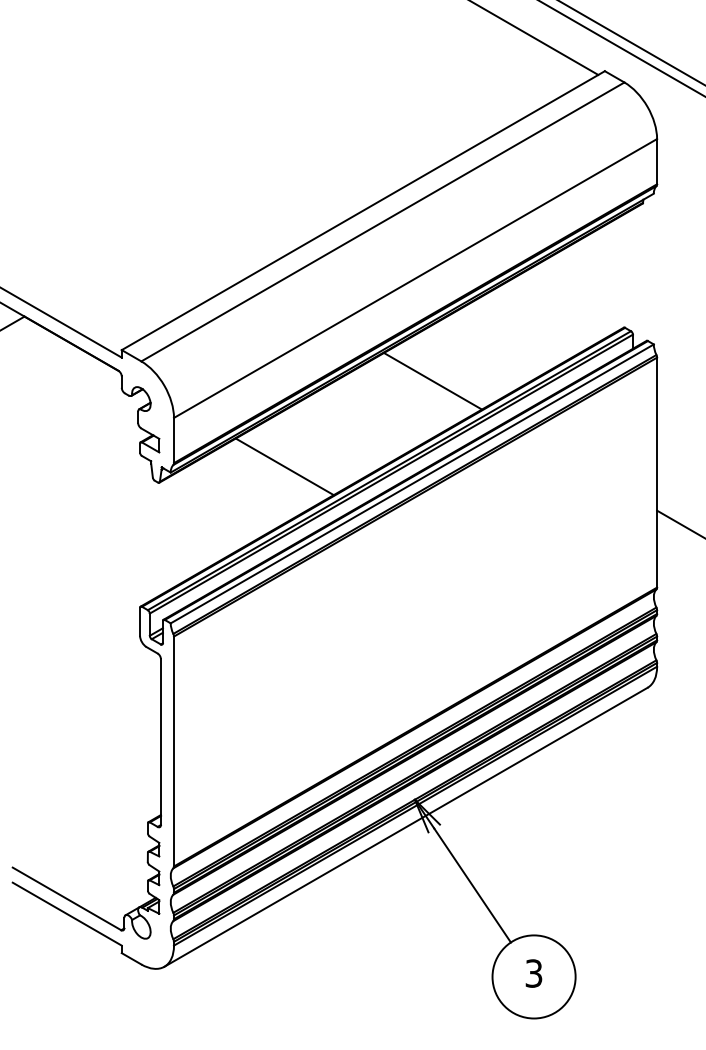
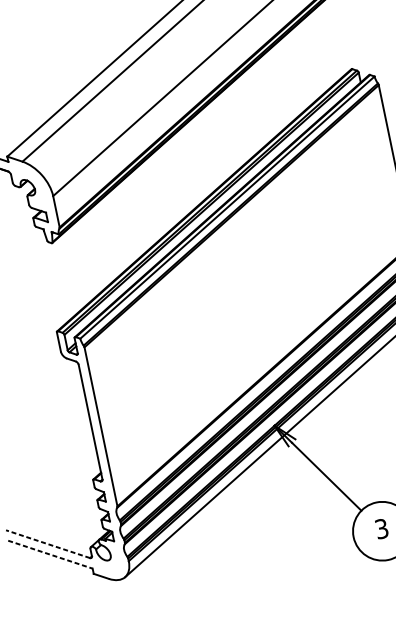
line: (432, 381) -> (226, 133), removed
line: (284, 466) -> (136, 213), removed
line: (67, 898) -> (48, 543), solid -> dashed
line: (67, 914) -> (50, 554), solid -> dashed

